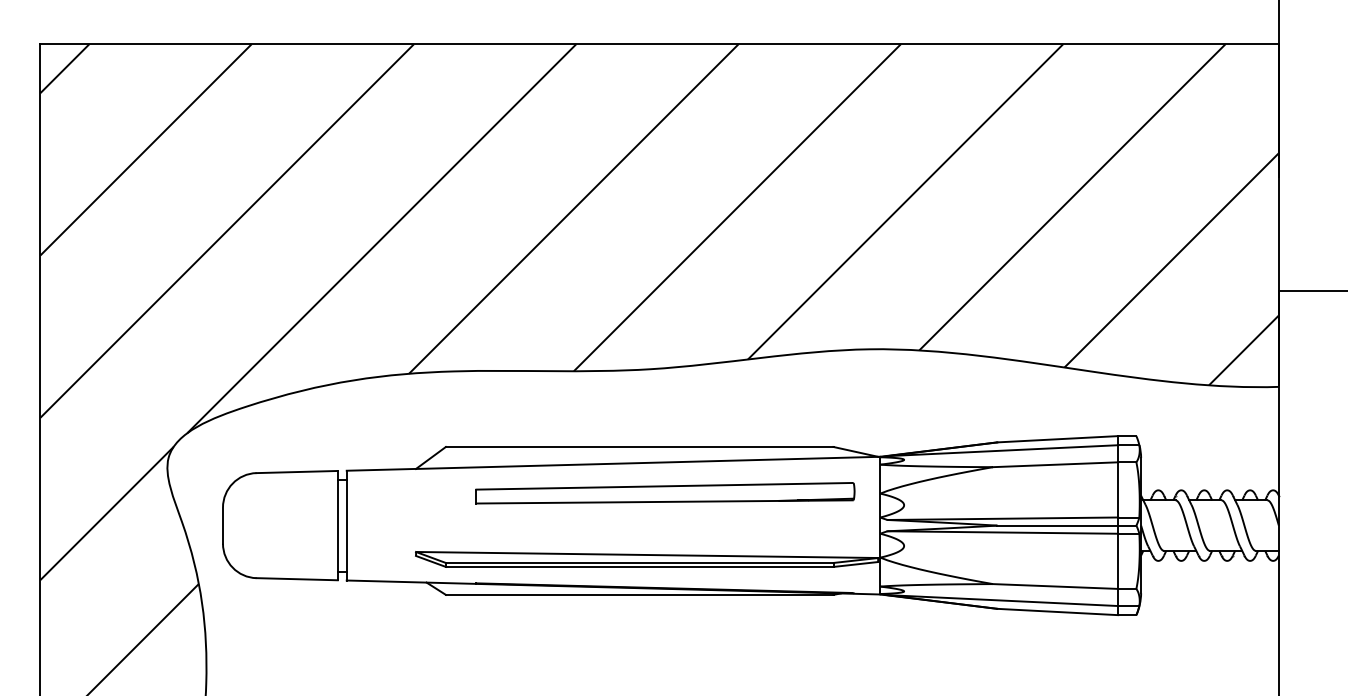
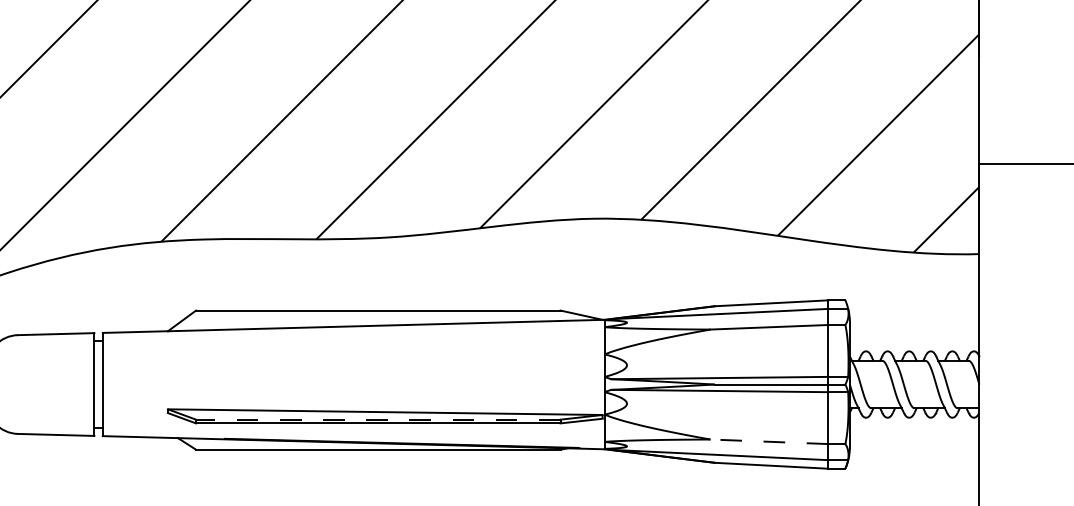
part: (665, 493) -> (402, 354), removed
line: (639, 562) -> (378, 419), solid -> dashed
line: (1055, 586) -> (769, 441), solid -> dashed

